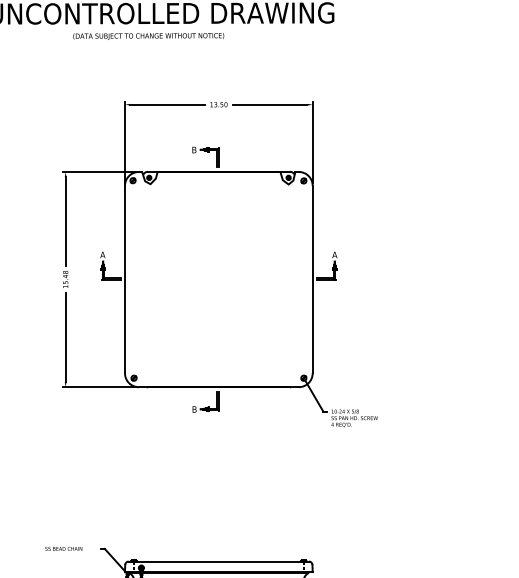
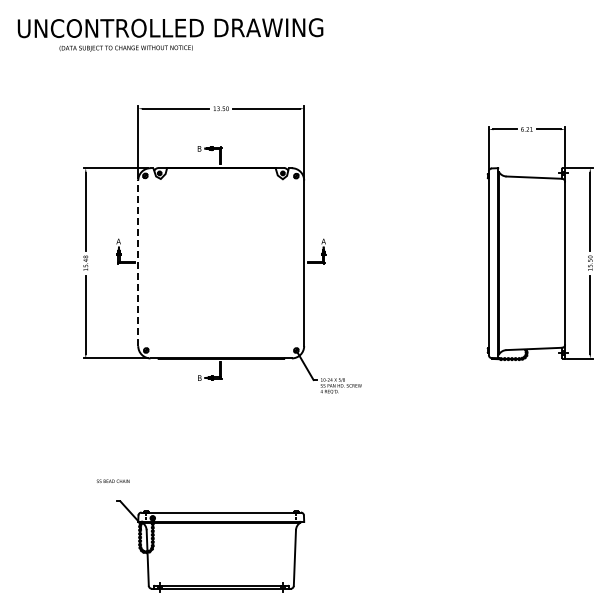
text: (147, 36) -> (125, 48), moved
line: (125, 279) -> (138, 263), solid -> dashed
text: (63, 547) -> (112, 480), moved

